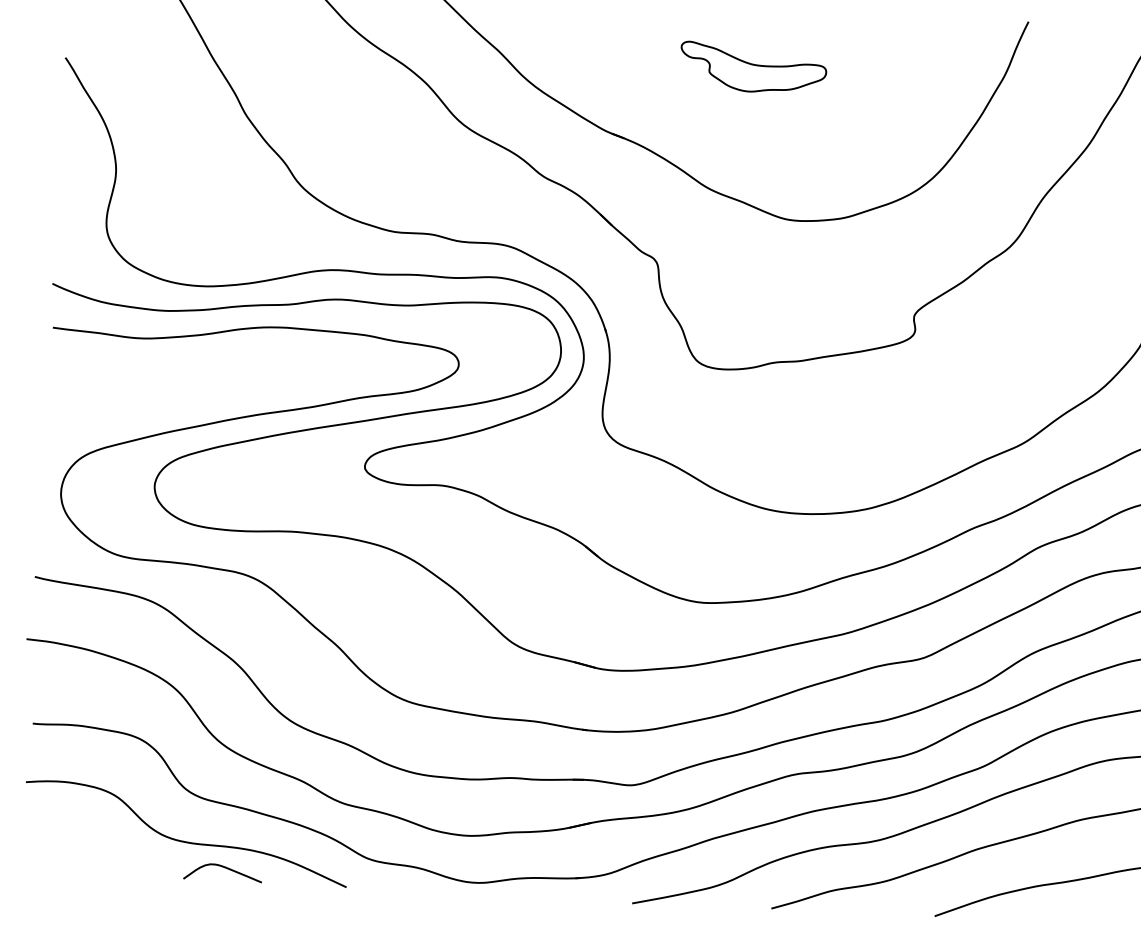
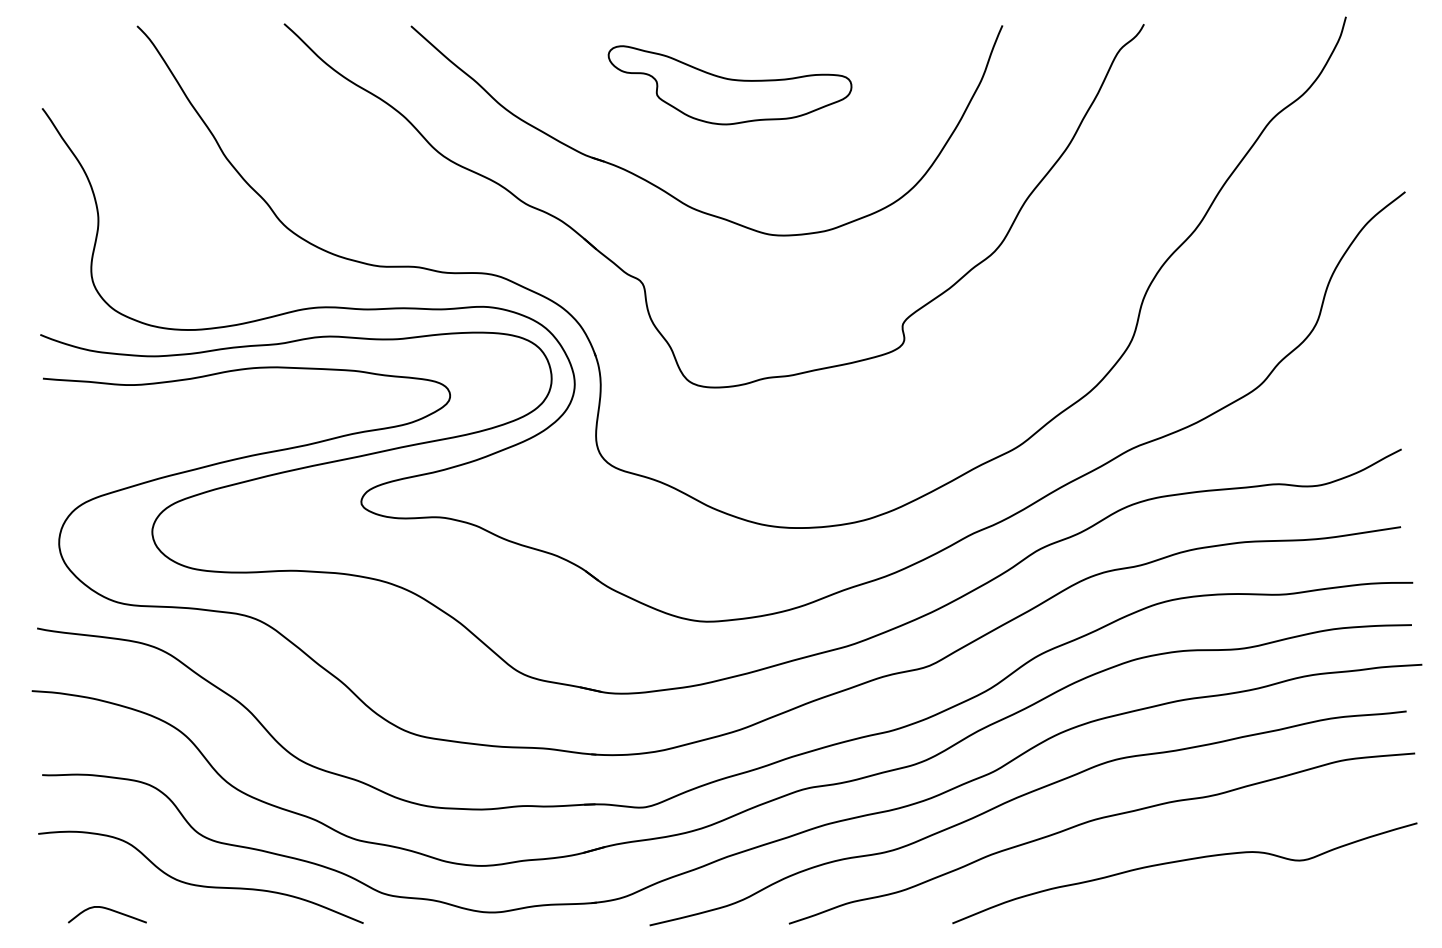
part: (752, 68) -> (729, 85), size x1.67
curve: (225, 868) -> (109, 910), moved

